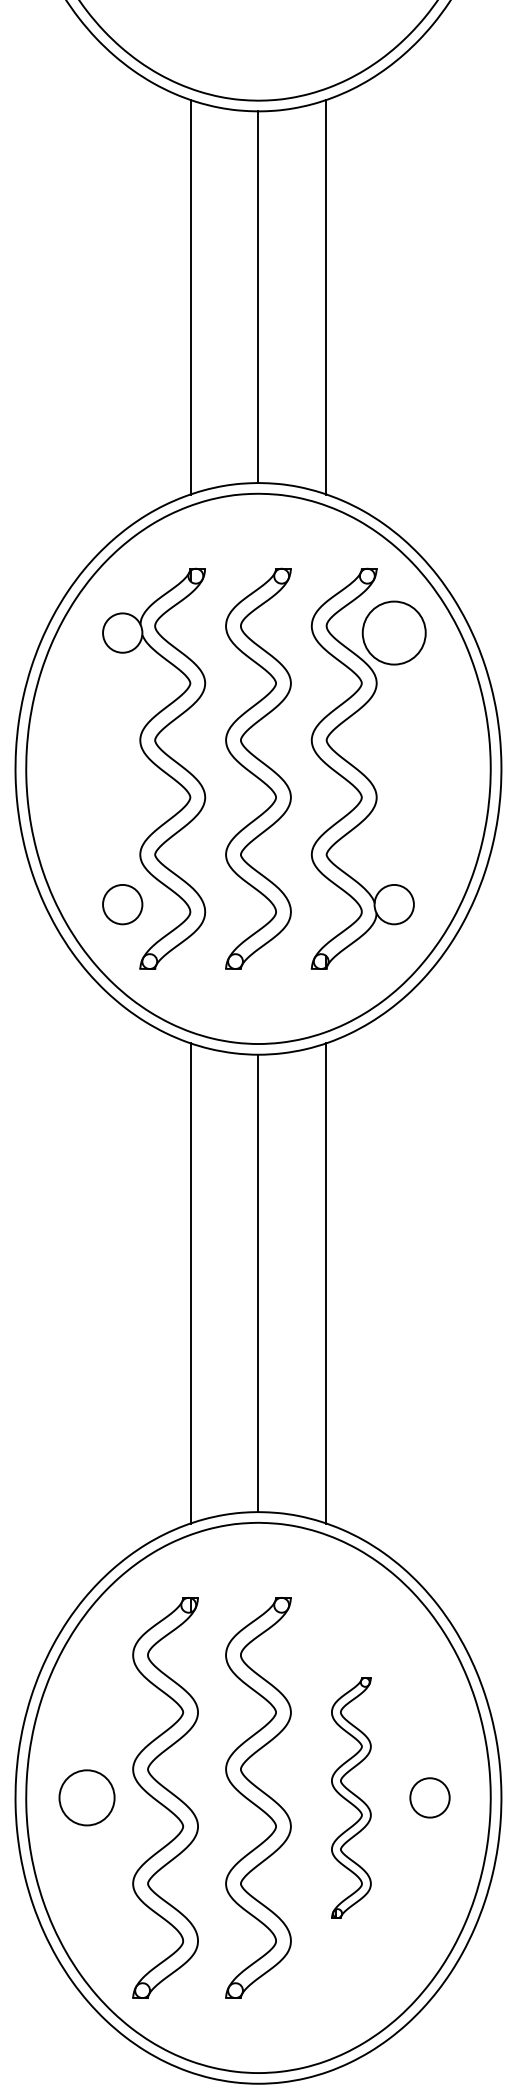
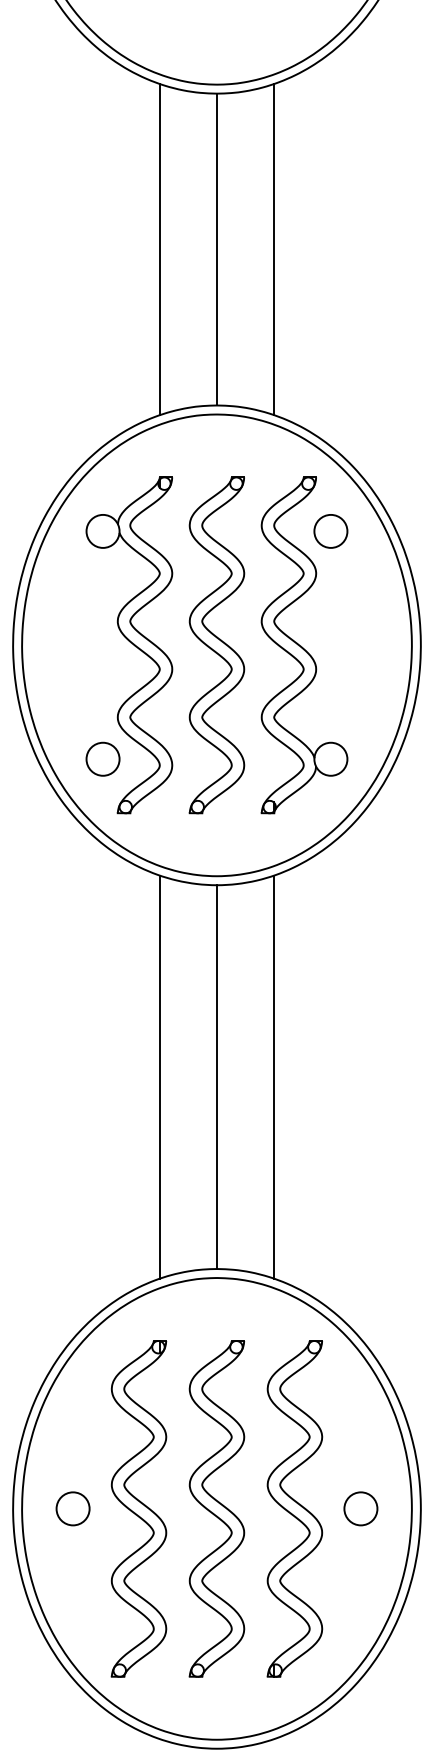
circle: (393, 632) -> (330, 530), size x0.62
circle: (86, 1797) -> (72, 1508), size x0.71
part: (350, 1797) -> (294, 1508), size x1.67

